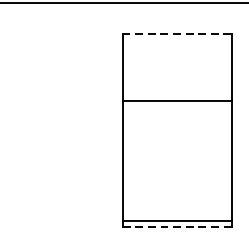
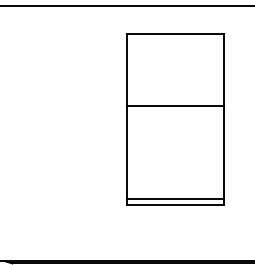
line: (177, 34) -> (175, 34), dashed -> solid
line: (177, 101) -> (175, 106), moved
line: (175, 227) -> (174, 205), dashed -> solid

